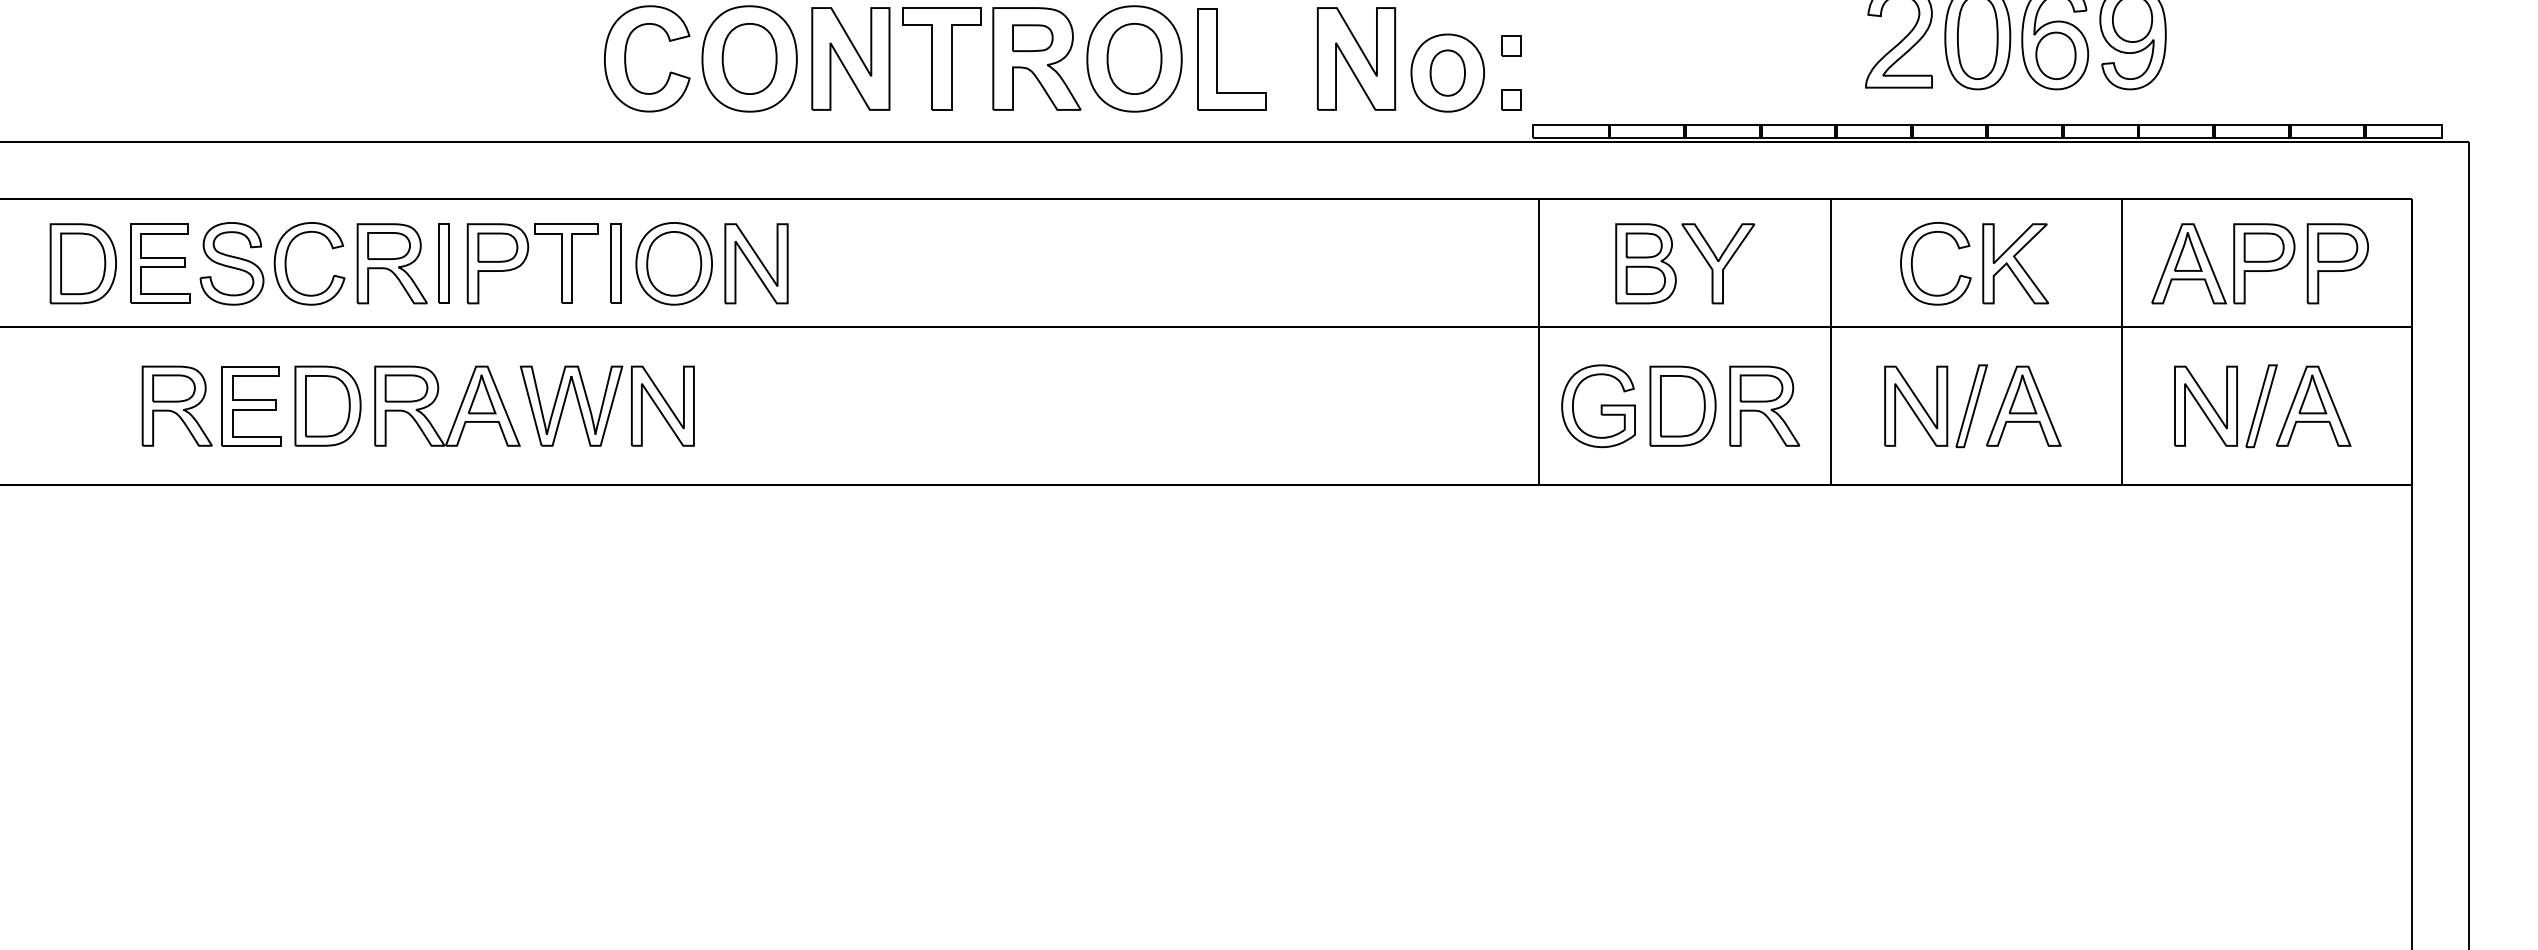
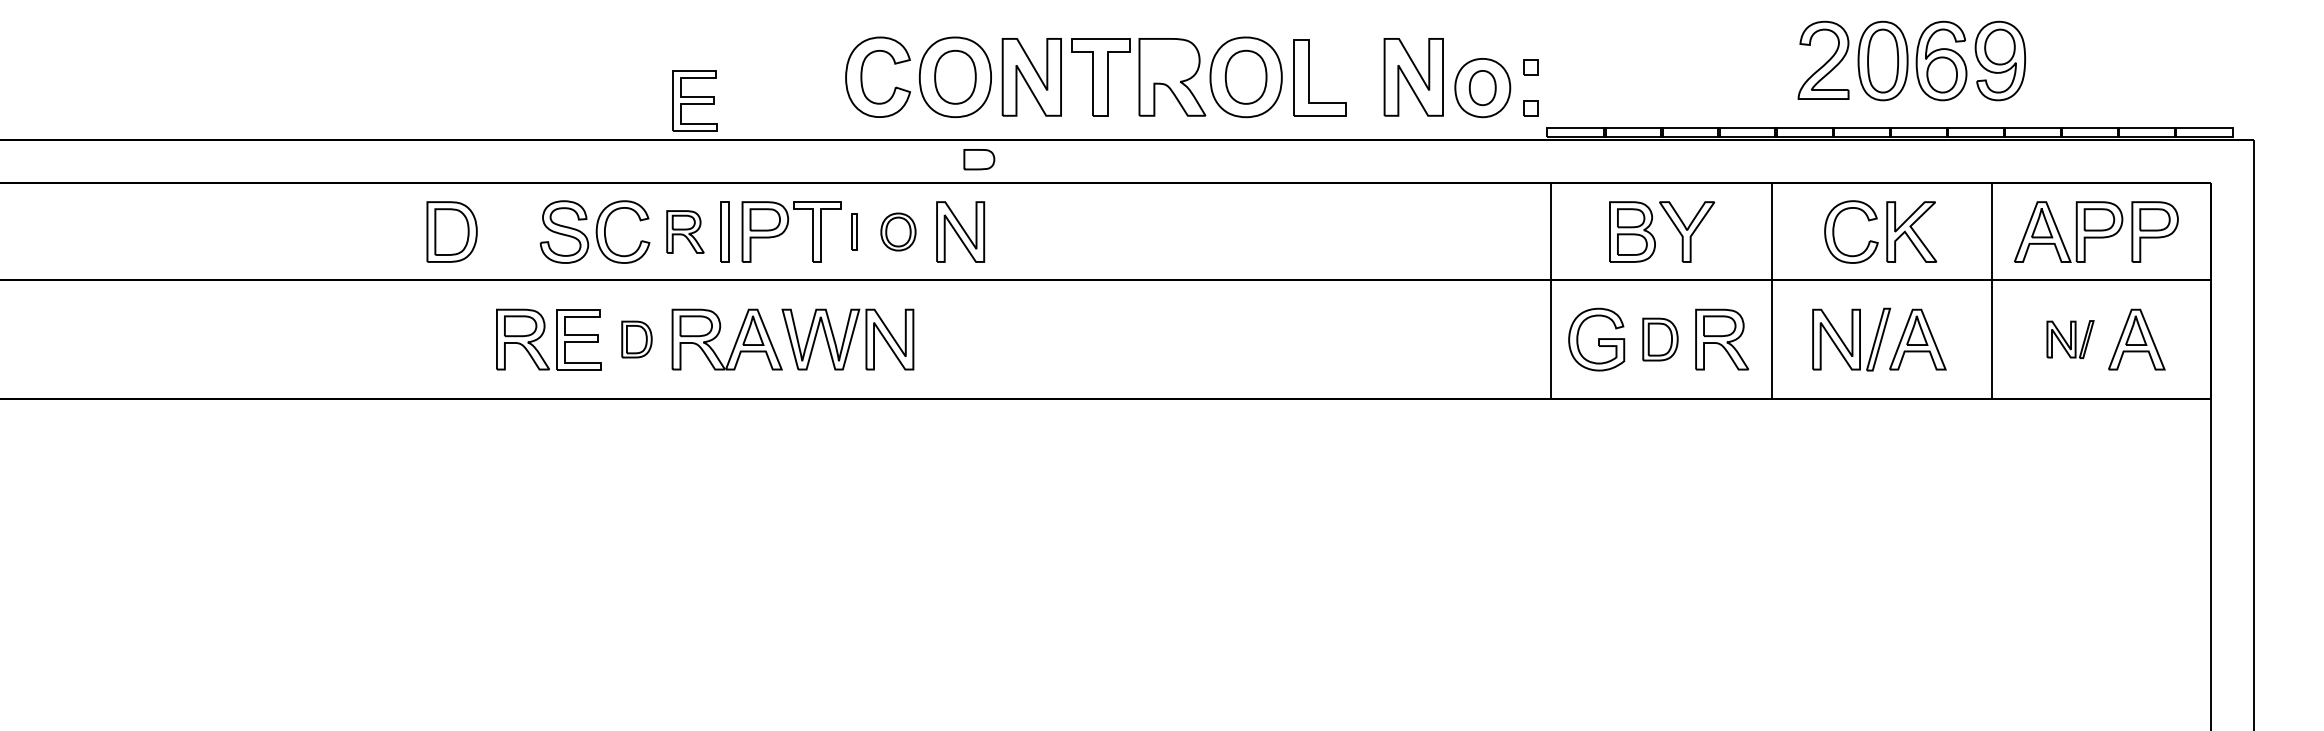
part: (1033, 37) -> (979, 159), moved
part: (159, 263) -> (694, 100), moved
part: (392, 263) -> (685, 231), size x0.7
part: (614, 263) -> (853, 231), size x0.6
part: (674, 263) -> (898, 231), size x0.6
part: (327, 406) -> (636, 339), size x0.6
part: (1683, 406) -> (1660, 339), size x0.7
part: (2225, 406) -> (2070, 339), size x0.6

